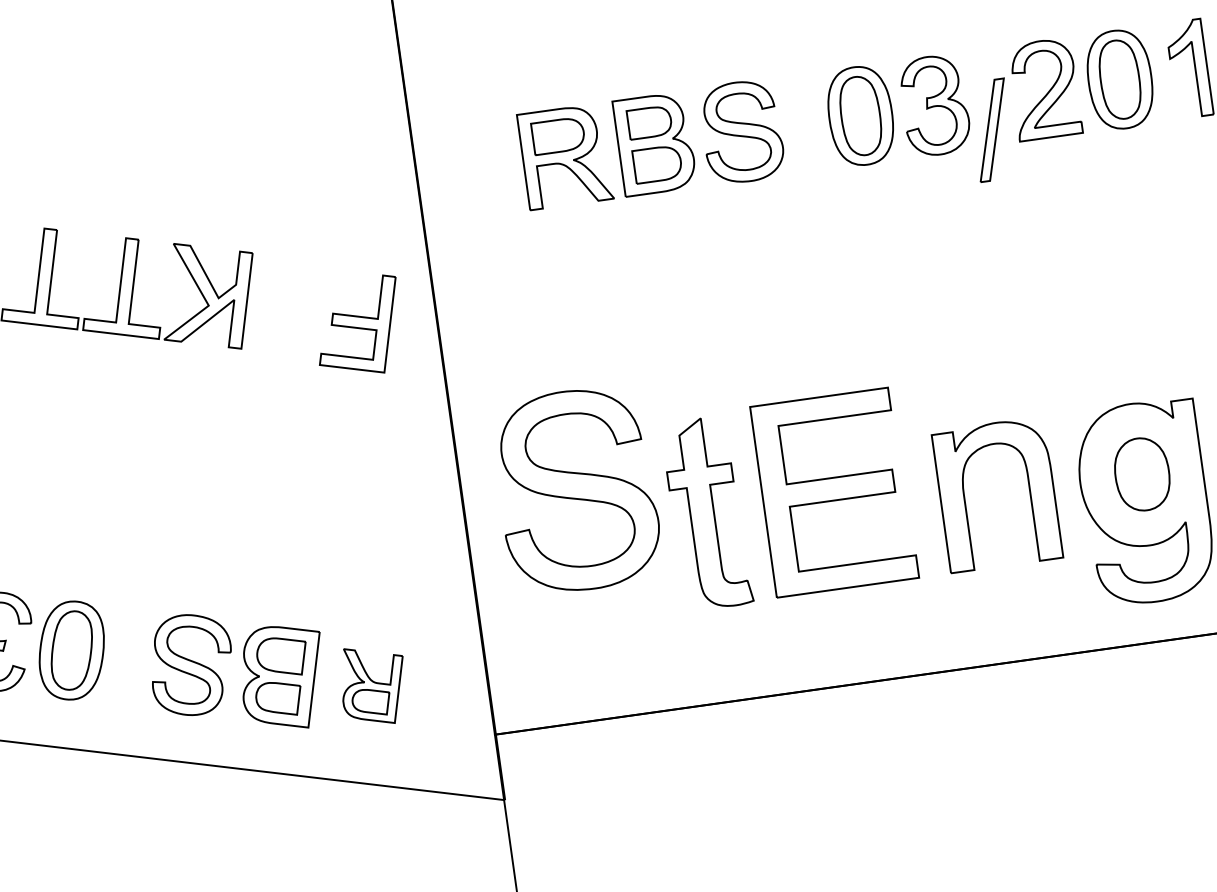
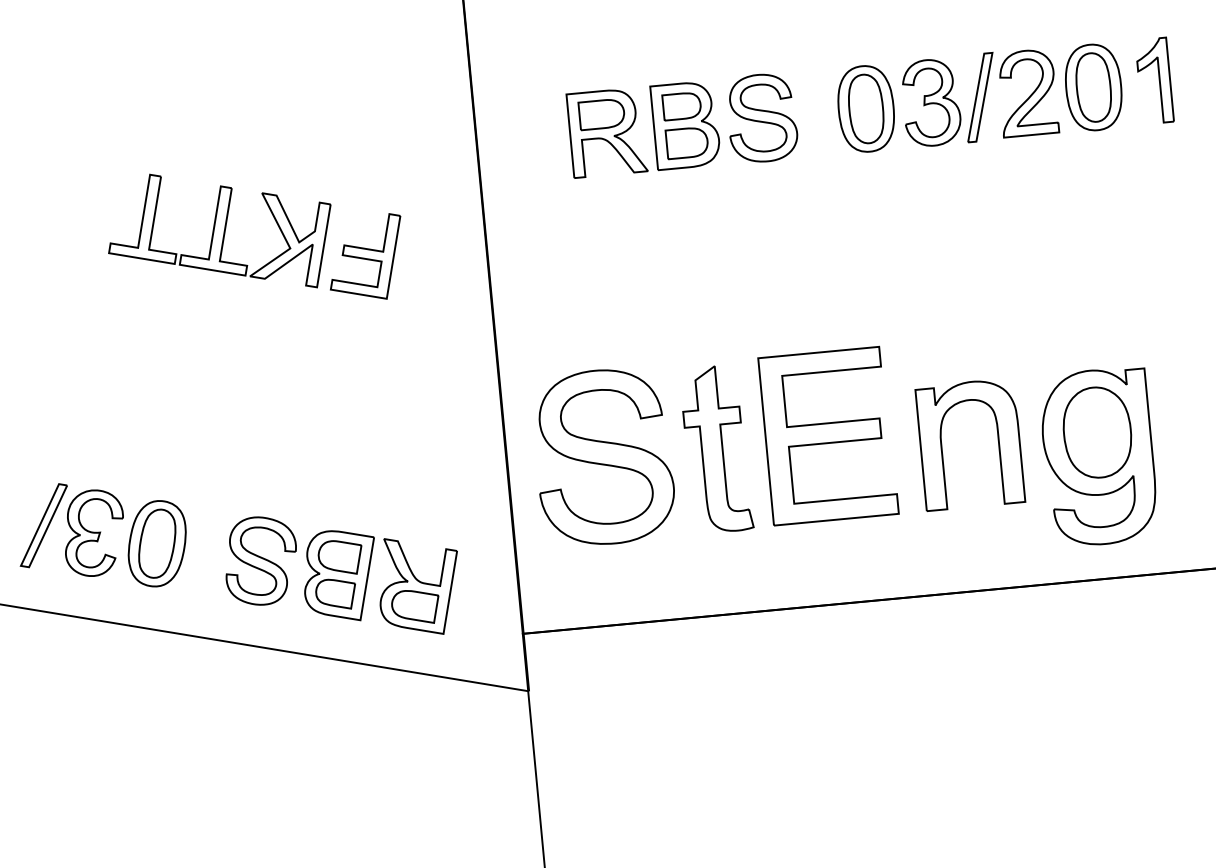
part: (992, 130) -> (980, 97), moved
part: (357, 325) -> (365, 256), moved
part: (1142, 474) -> (1097, 432), size x1.43
part: (579, 489) -> (606, 456), moved
part: (373, 685) -> (418, 586), size x1.43

